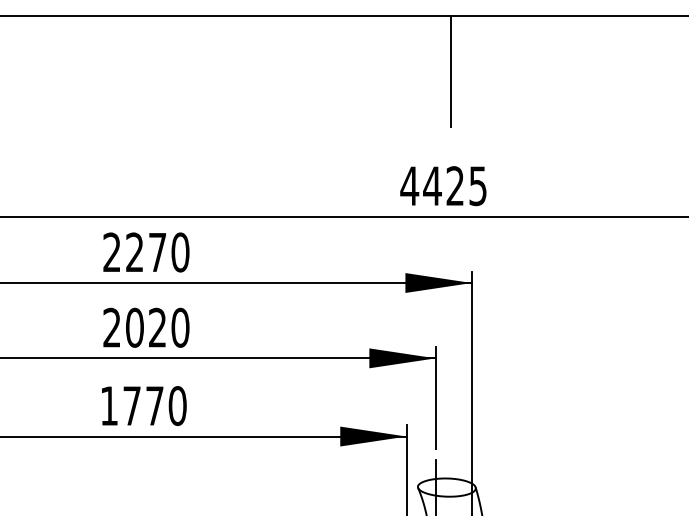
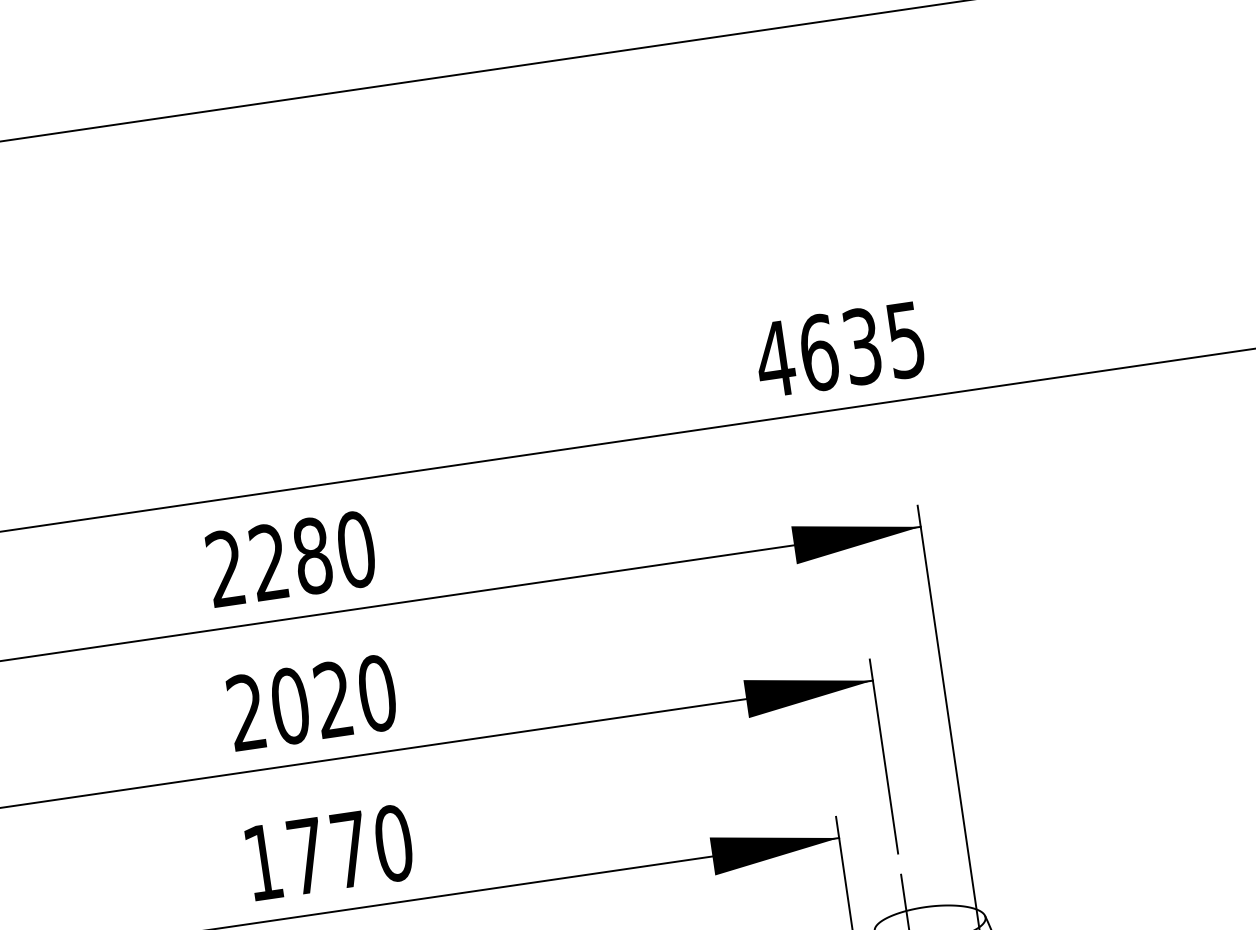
line: (450, 71) -> (821, 129), removed
text: (443, 186) -> (839, 350), 4425 -> 4635
text: (157, 252) -> (312, 556), 2270 -> 2280

